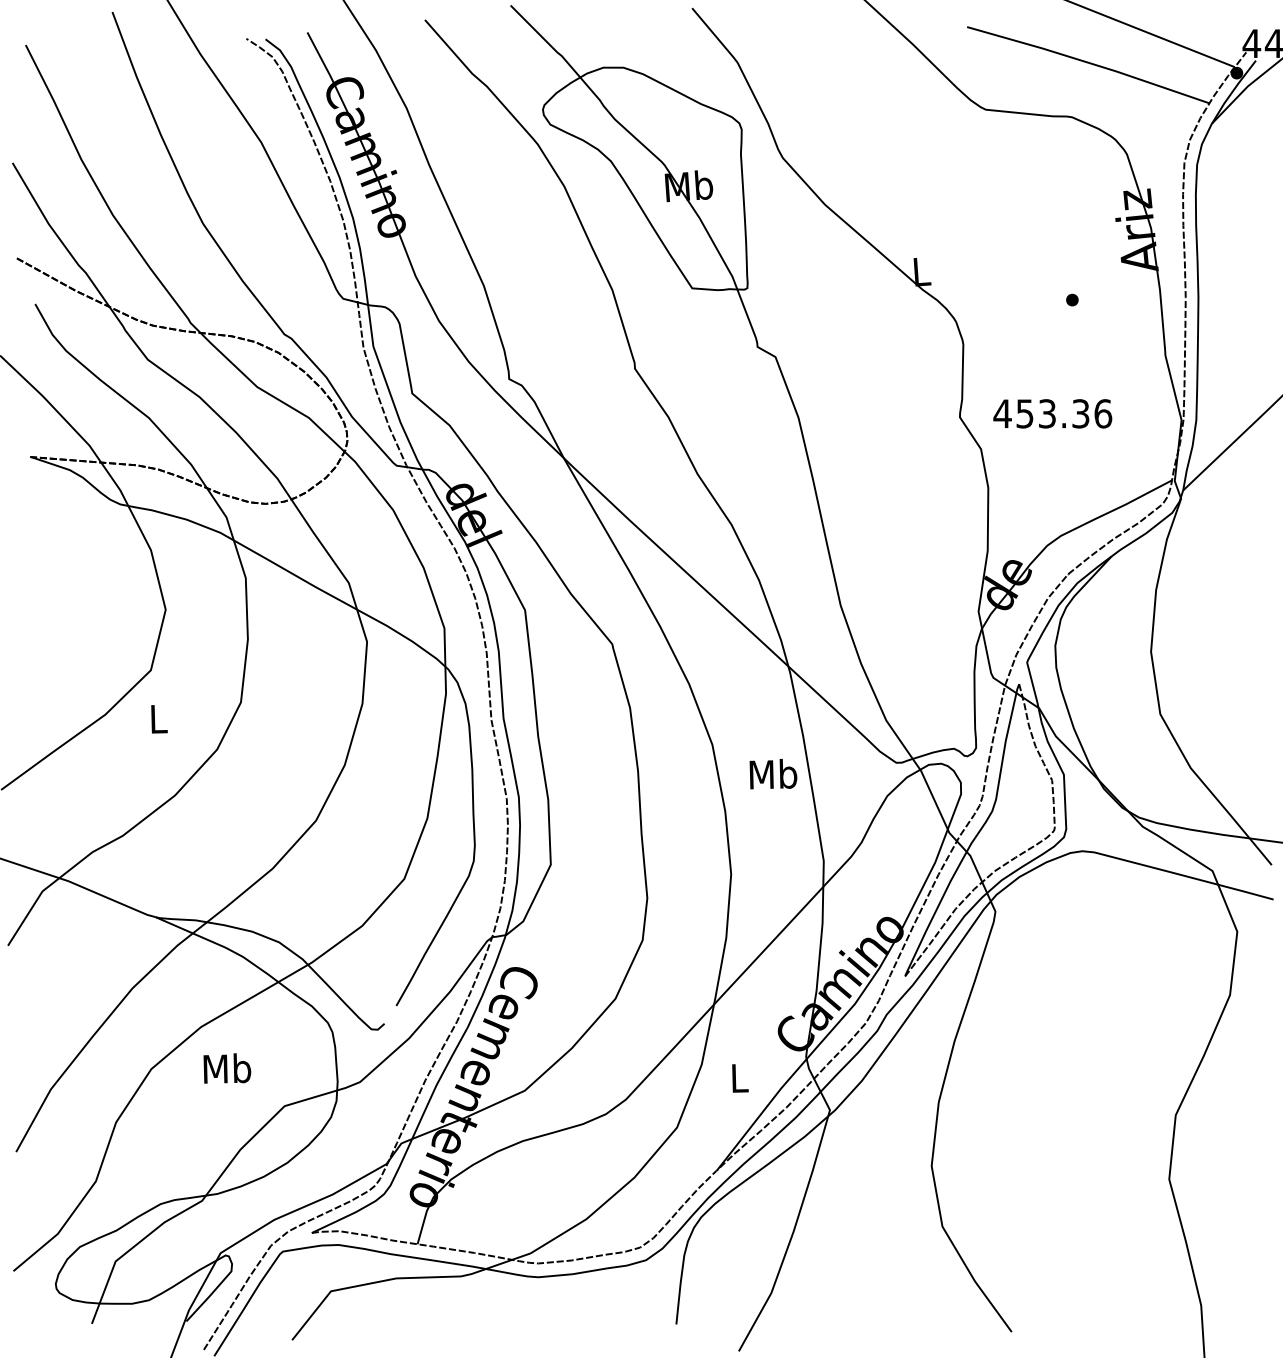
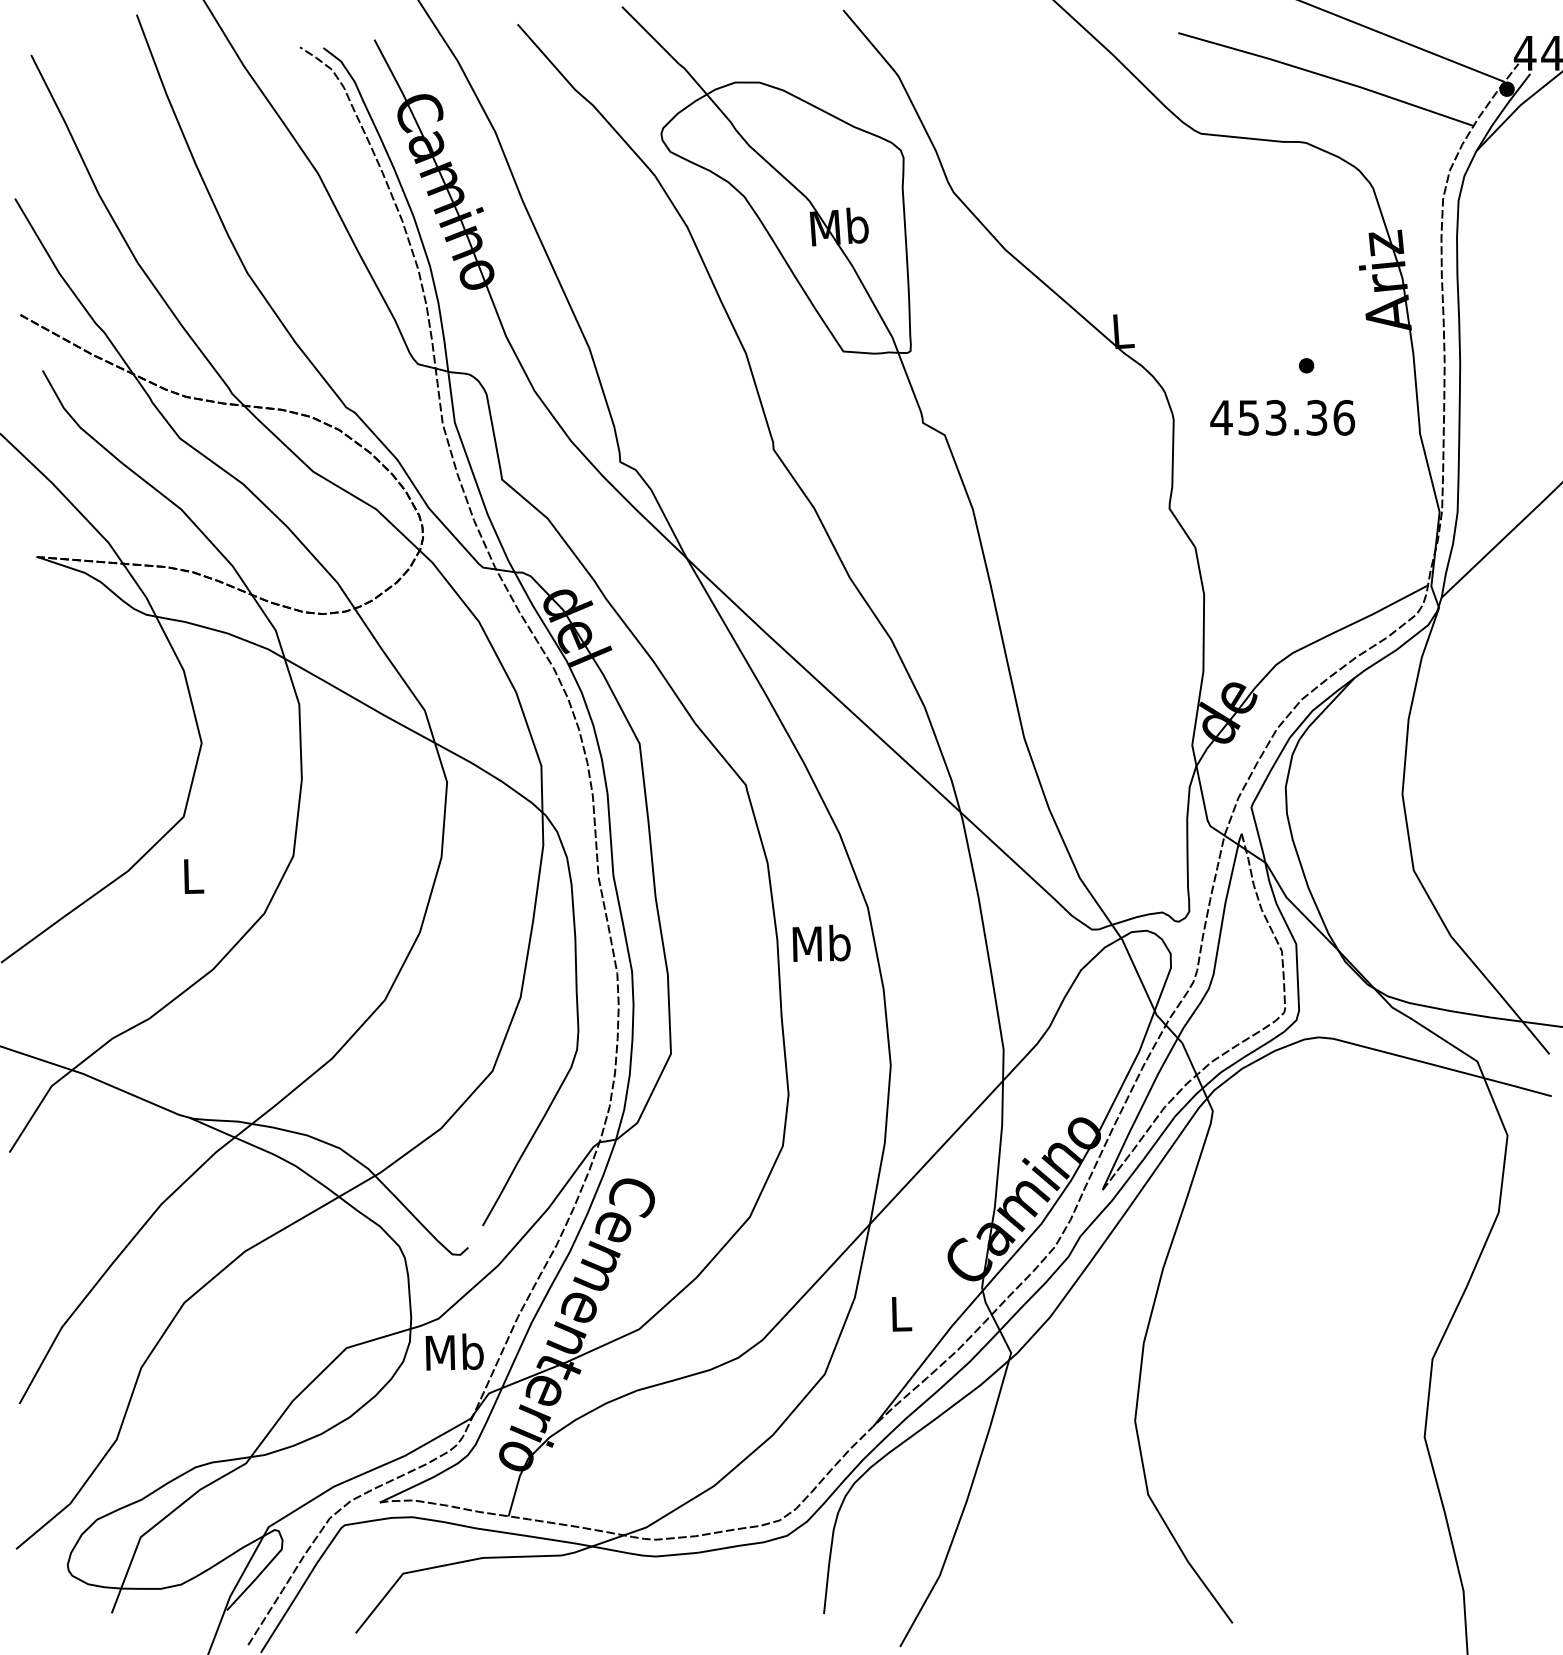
text: (1052, 413) -> (1282, 417), moved
text: (773, 774) -> (821, 943), moved
text: (227, 1068) -> (454, 1352), moved

